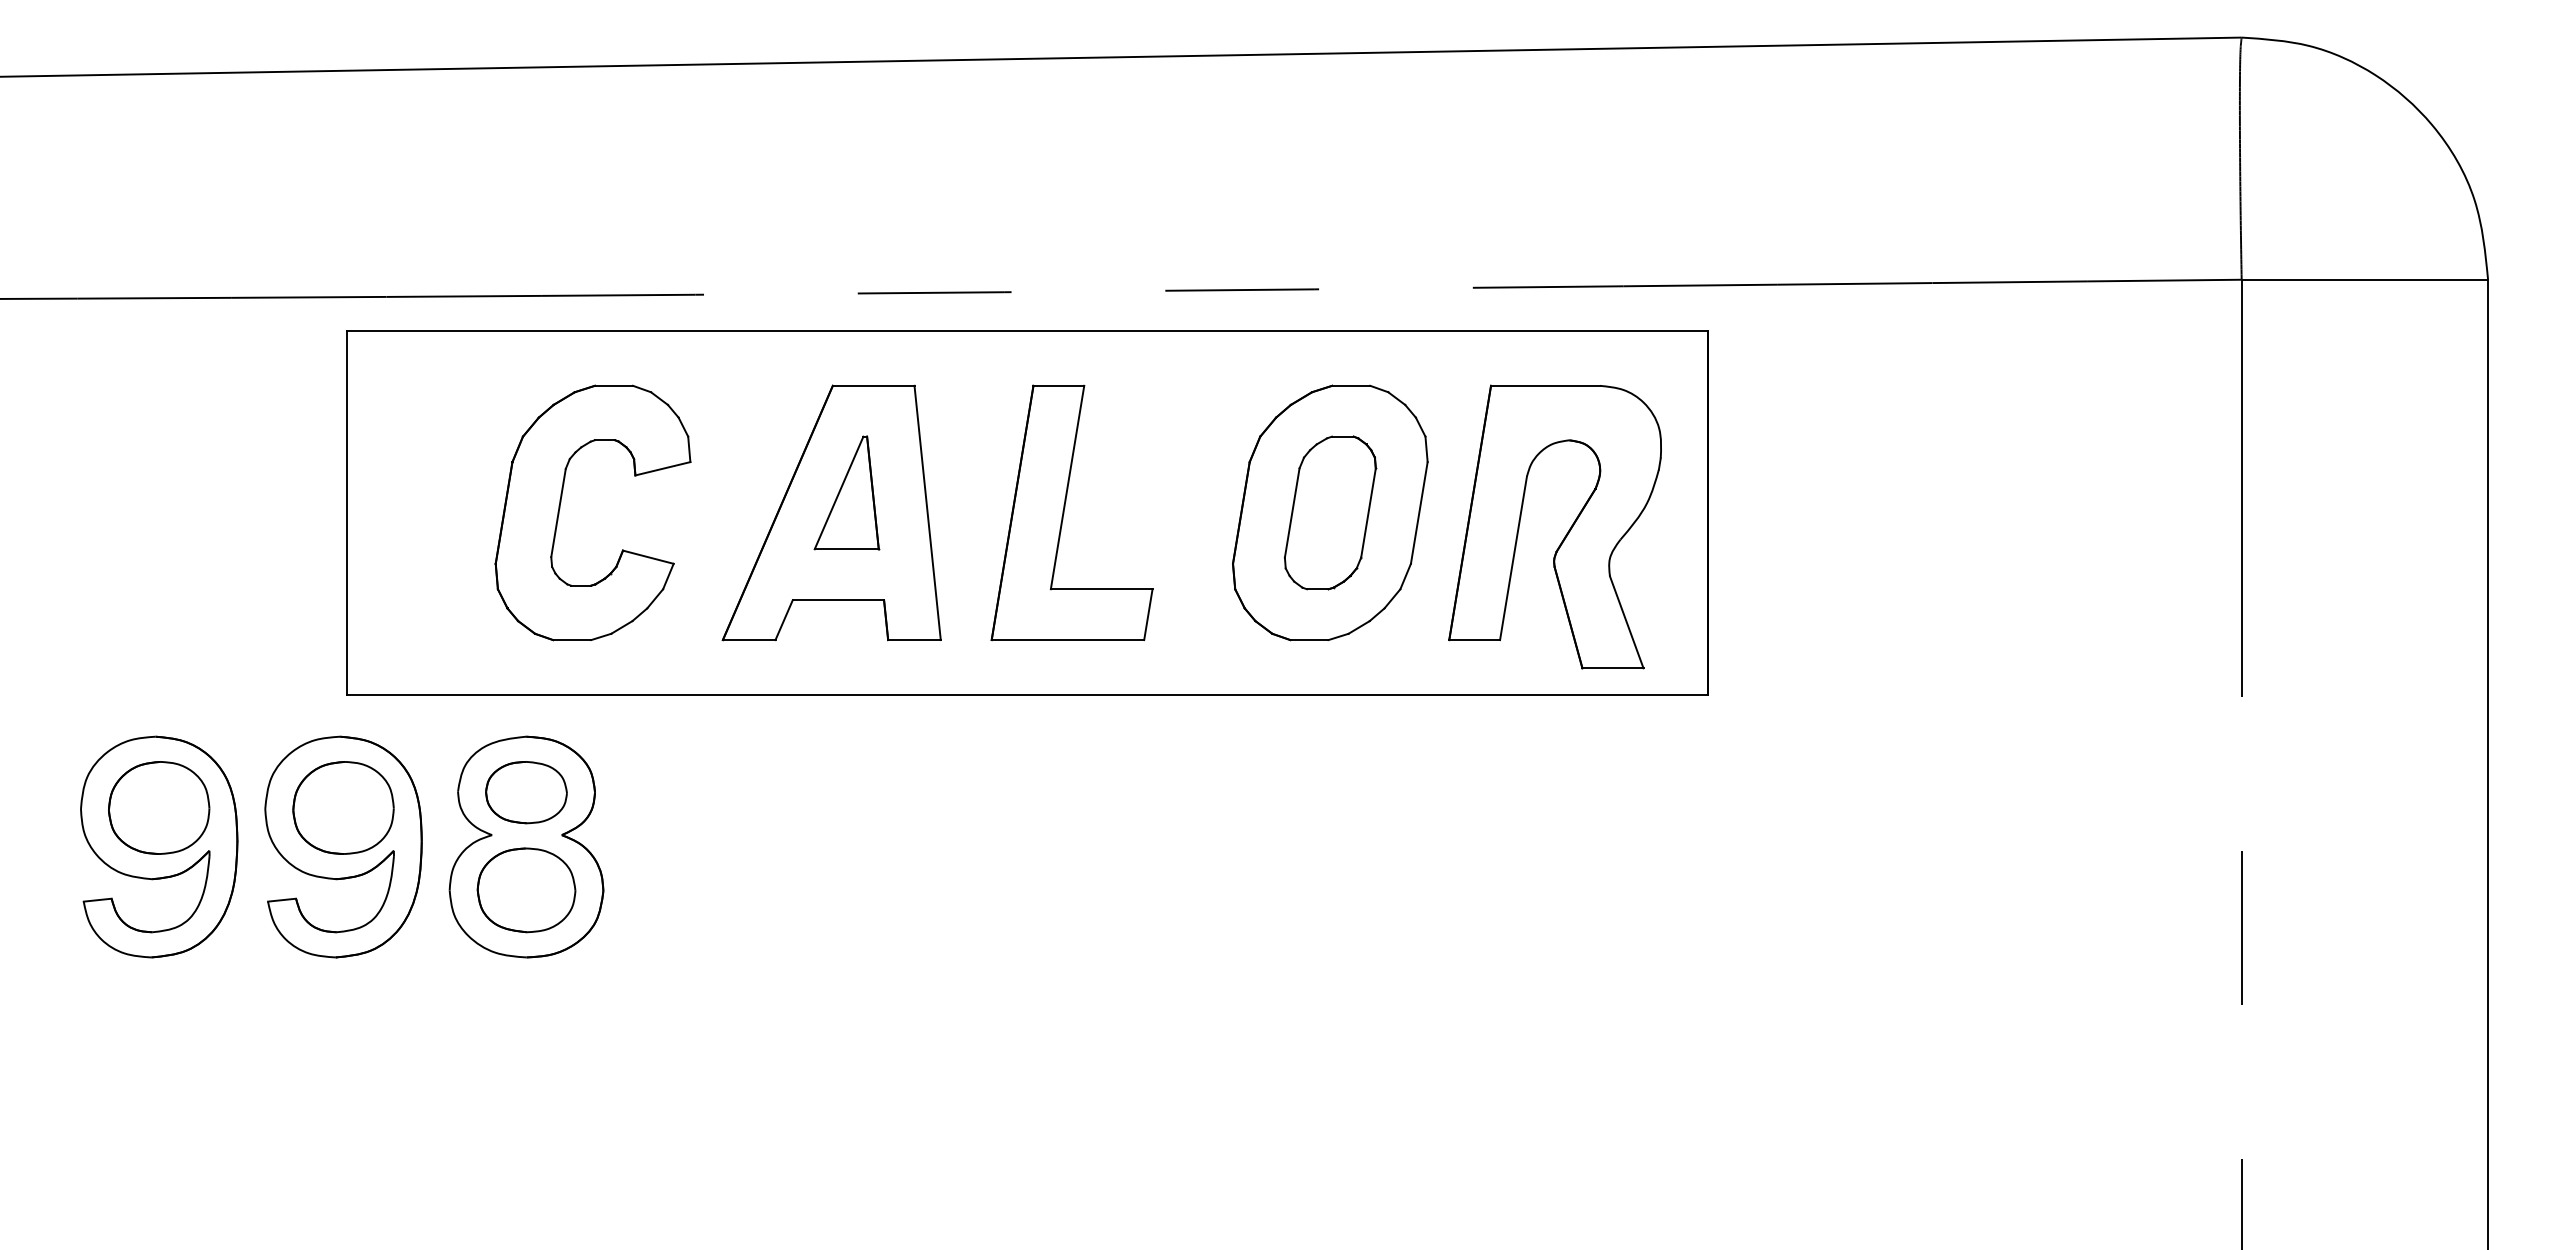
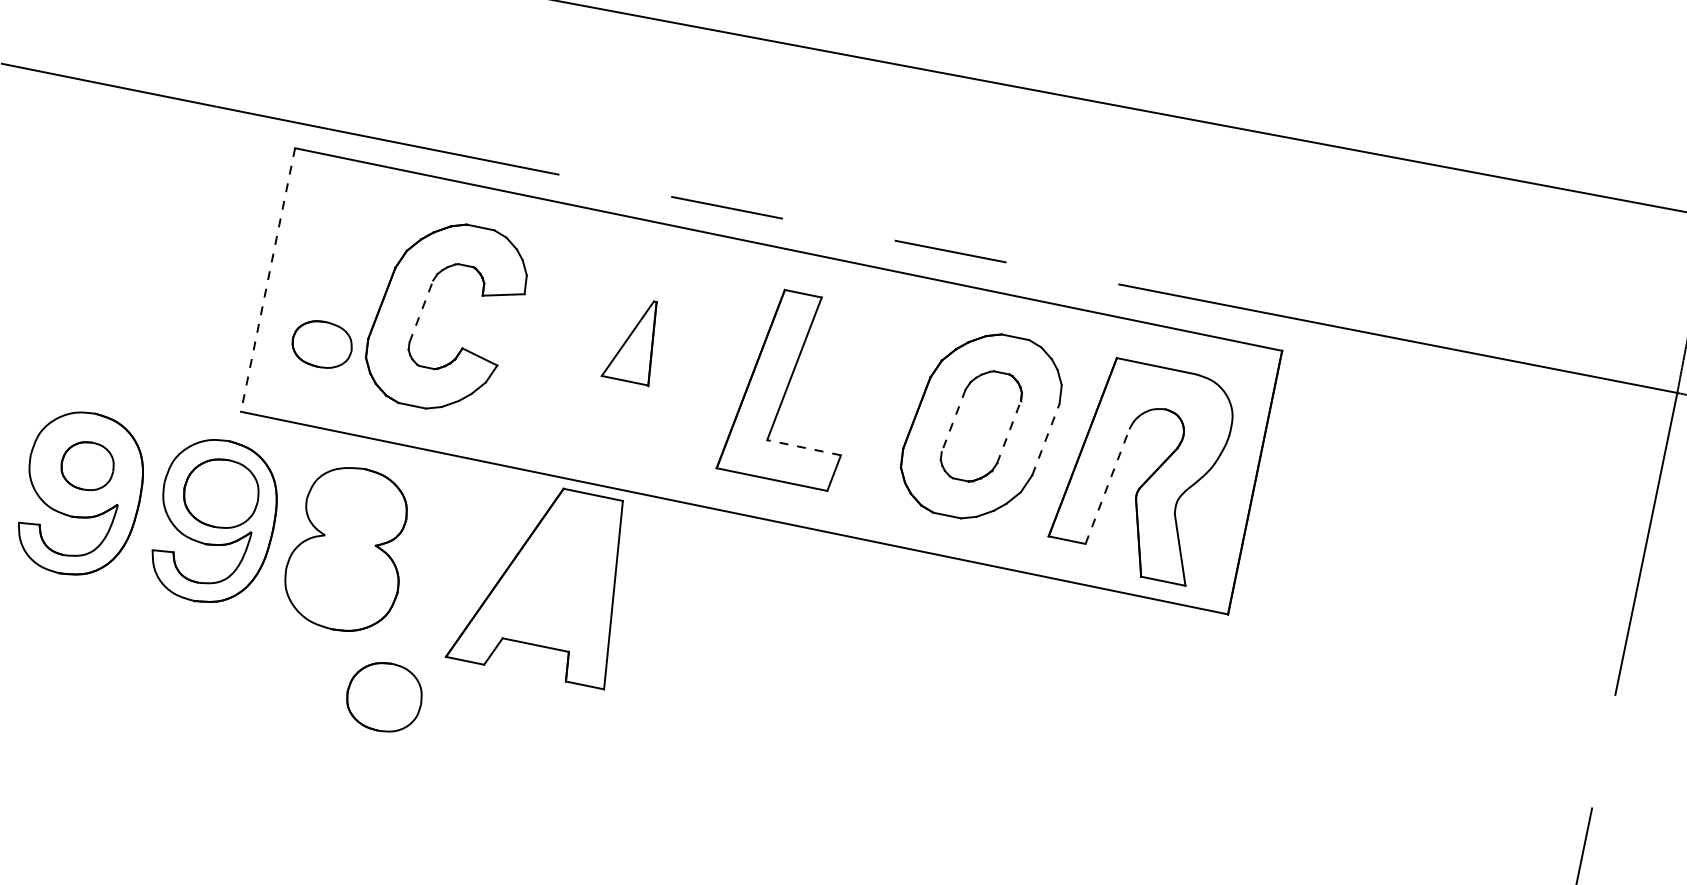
line: (347, 512) -> (268, 279), solid -> dashed
part: (831, 512) -> (543, 580), moved
line: (1368, 512) -> (1009, 431), solid -> dashed
line: (1419, 512) -> (1046, 439), solid -> dashed
line: (558, 513) -> (421, 311), solid -> dashed
line: (1292, 513) -> (953, 421), solid -> dashed
line: (1513, 558) -> (1107, 486), solid -> dashed
line: (1101, 589) -> (803, 447), solid -> dashed
part: (526, 792) -> (322, 344), moved
part: (159, 807) -> (87, 465), size x0.7
part: (526, 890) -> (341, 580), removed
part: (614, 1032) -> (384, 696), added

